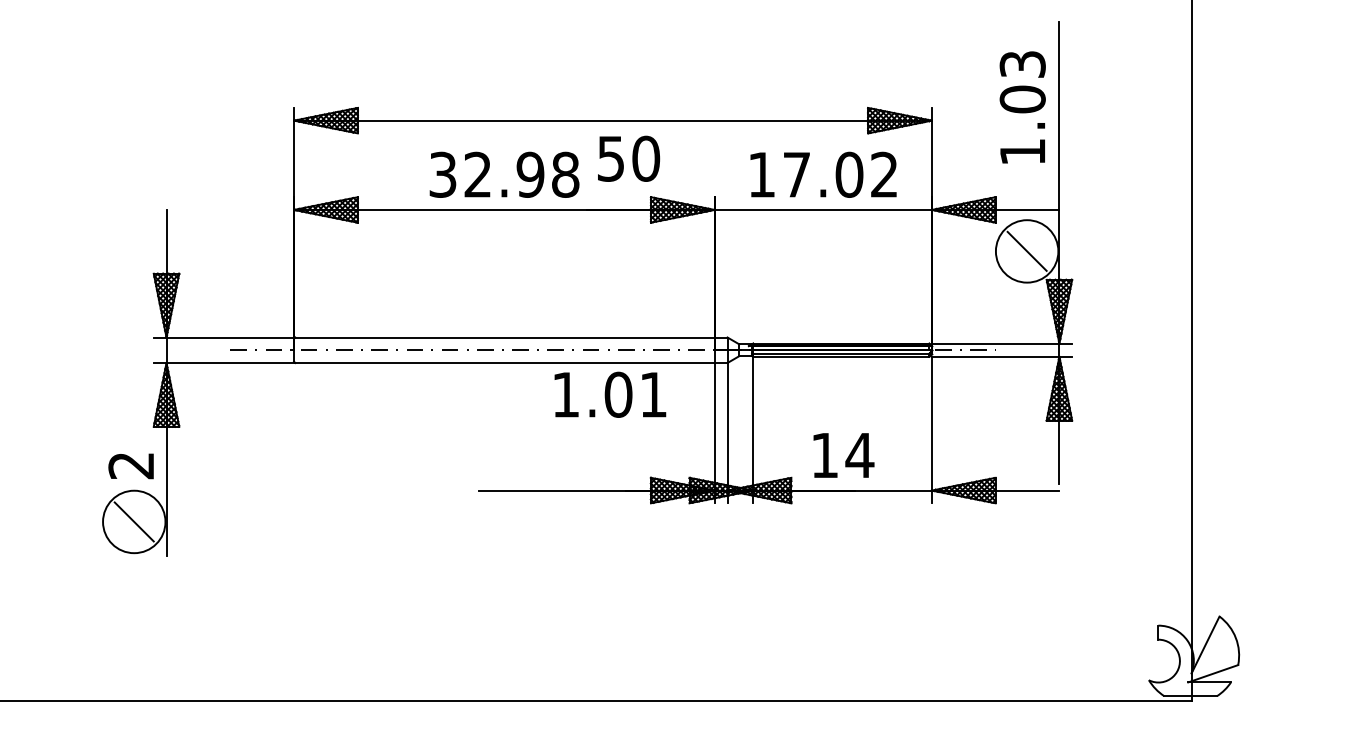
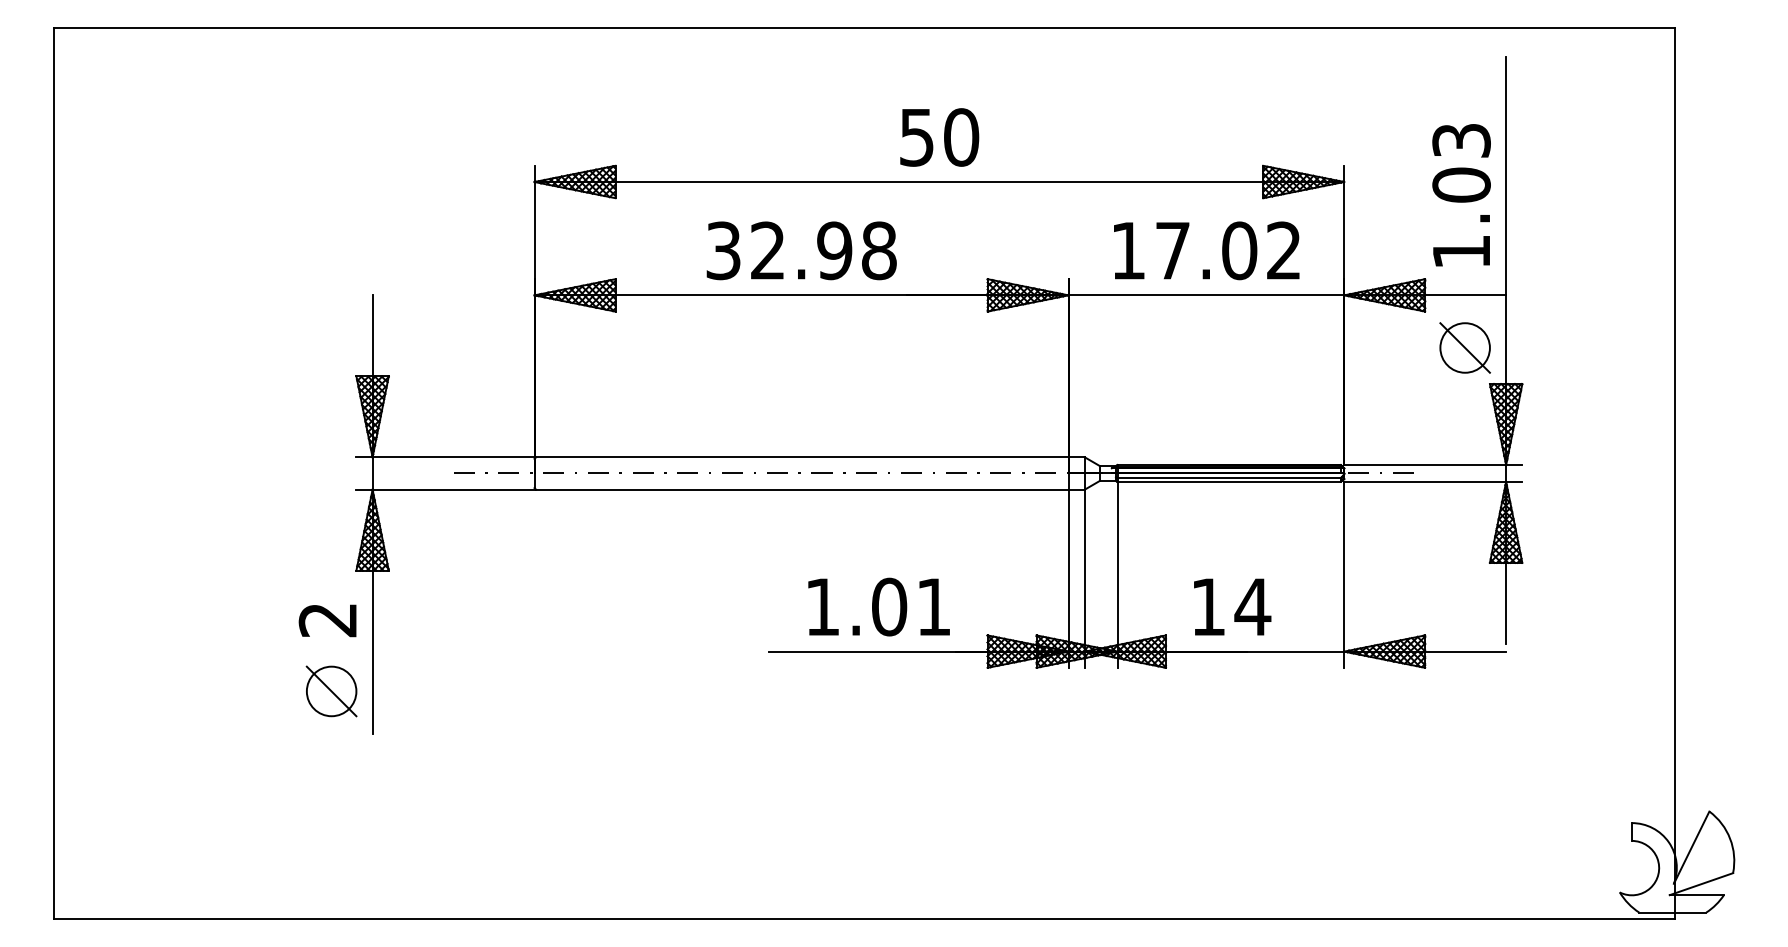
text: (1022, 107) -> (1461, 195), moved
text: (628, 158) -> (939, 137), moved
circle: (1026, 251) -> (1464, 347), size x0.62
text: (609, 394) -> (878, 606), moved
circle: (134, 521) -> (331, 691), size x0.62

